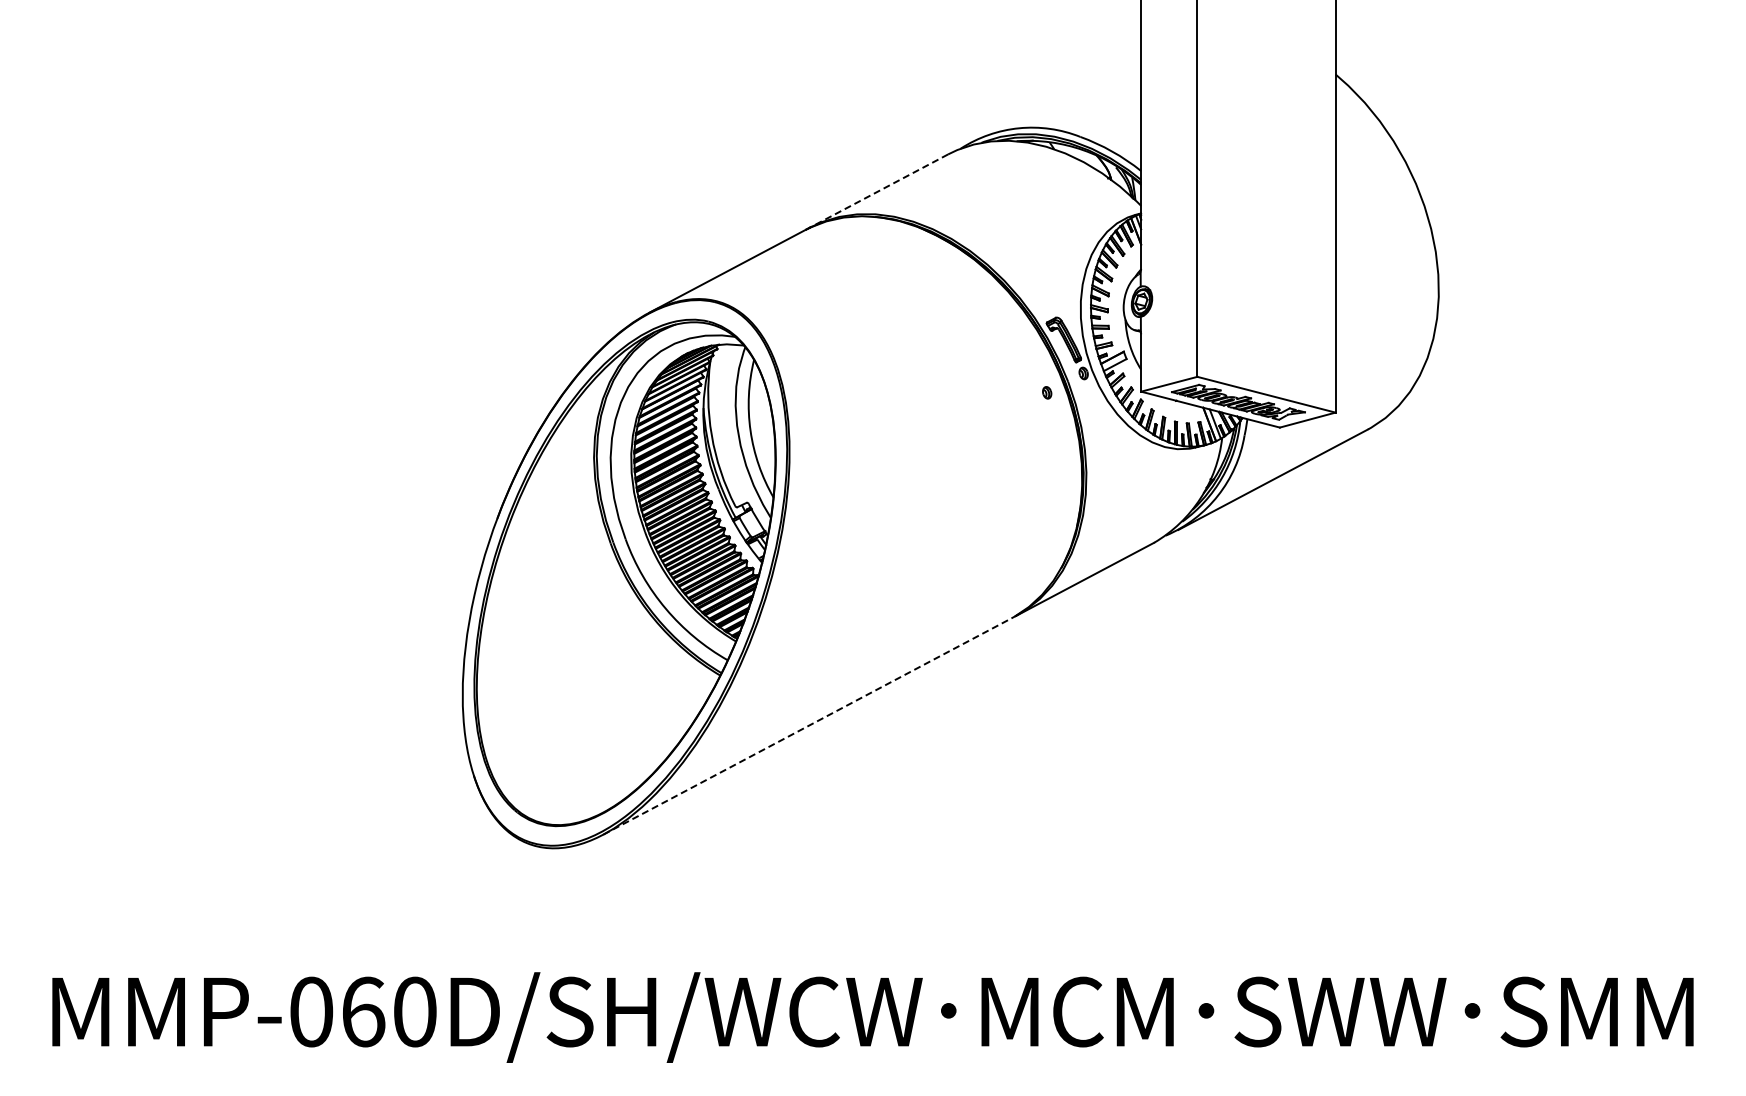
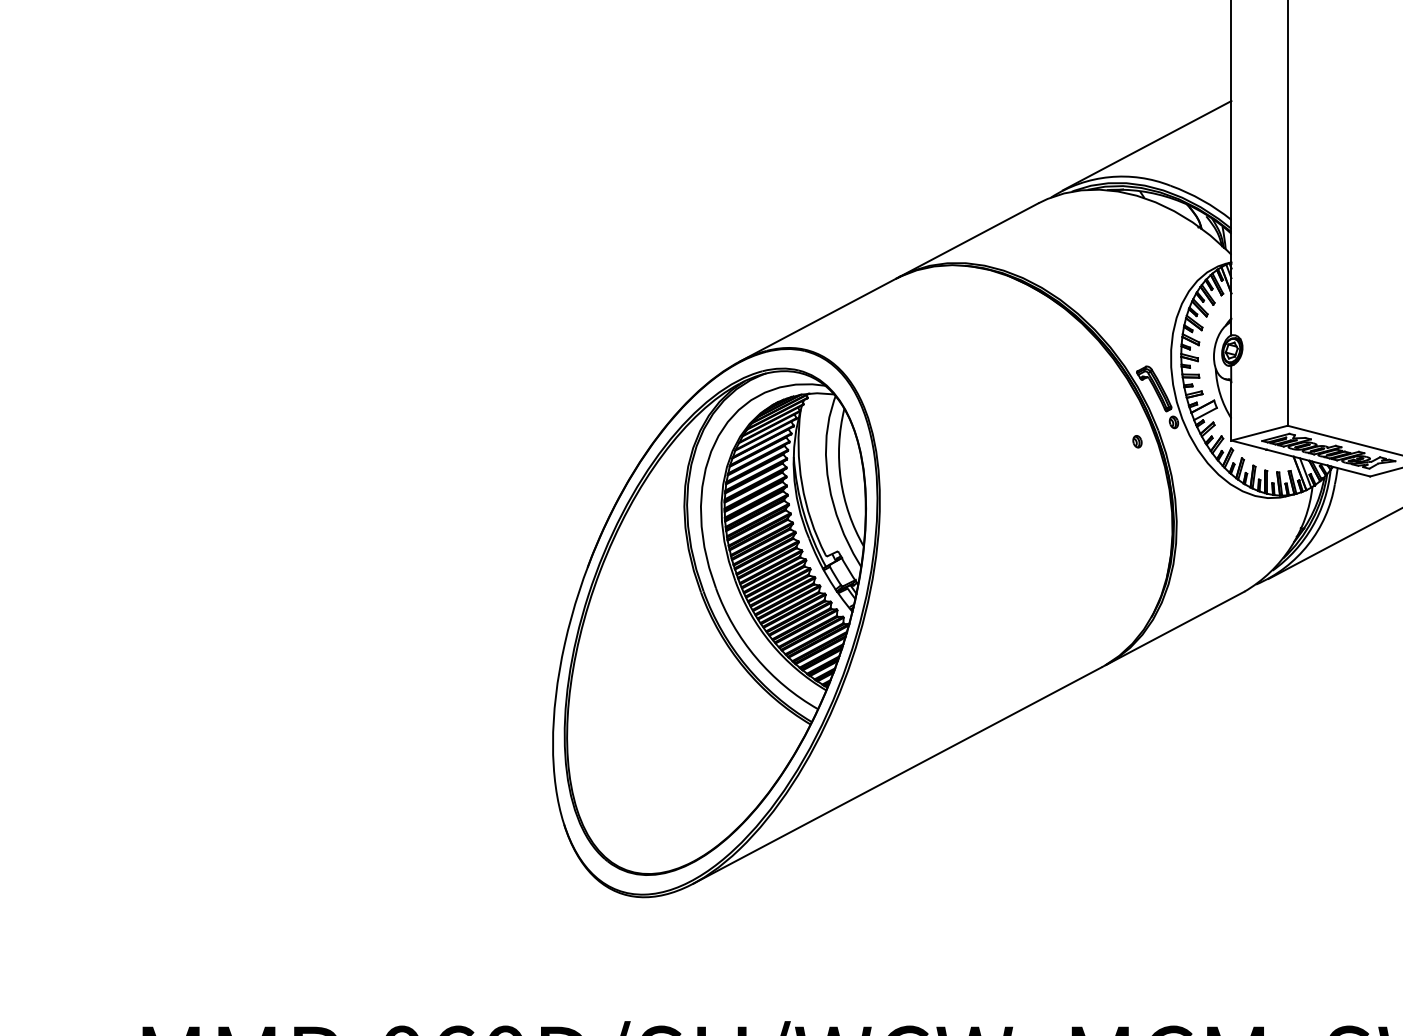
line: (1056, 96) -> (1146, 145), added
line: (878, 191) -> (968, 240), dashed -> solid
line: (807, 726) -> (897, 775), dashed -> solid

